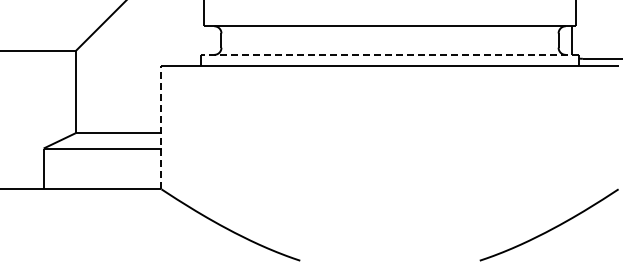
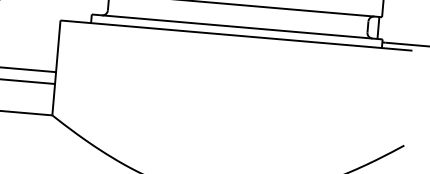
line: (390, 54) -> (237, 26), dashed -> solid
line: (161, 127) -> (56, 67), dashed -> solid

